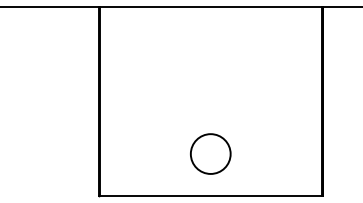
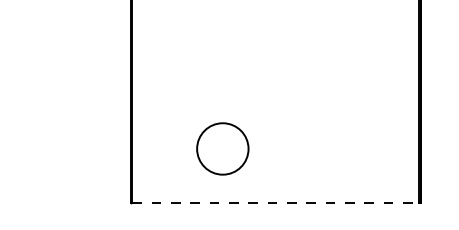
circle: (210, 153) -> (222, 148), moved
line: (211, 196) -> (276, 203), solid -> dashed

